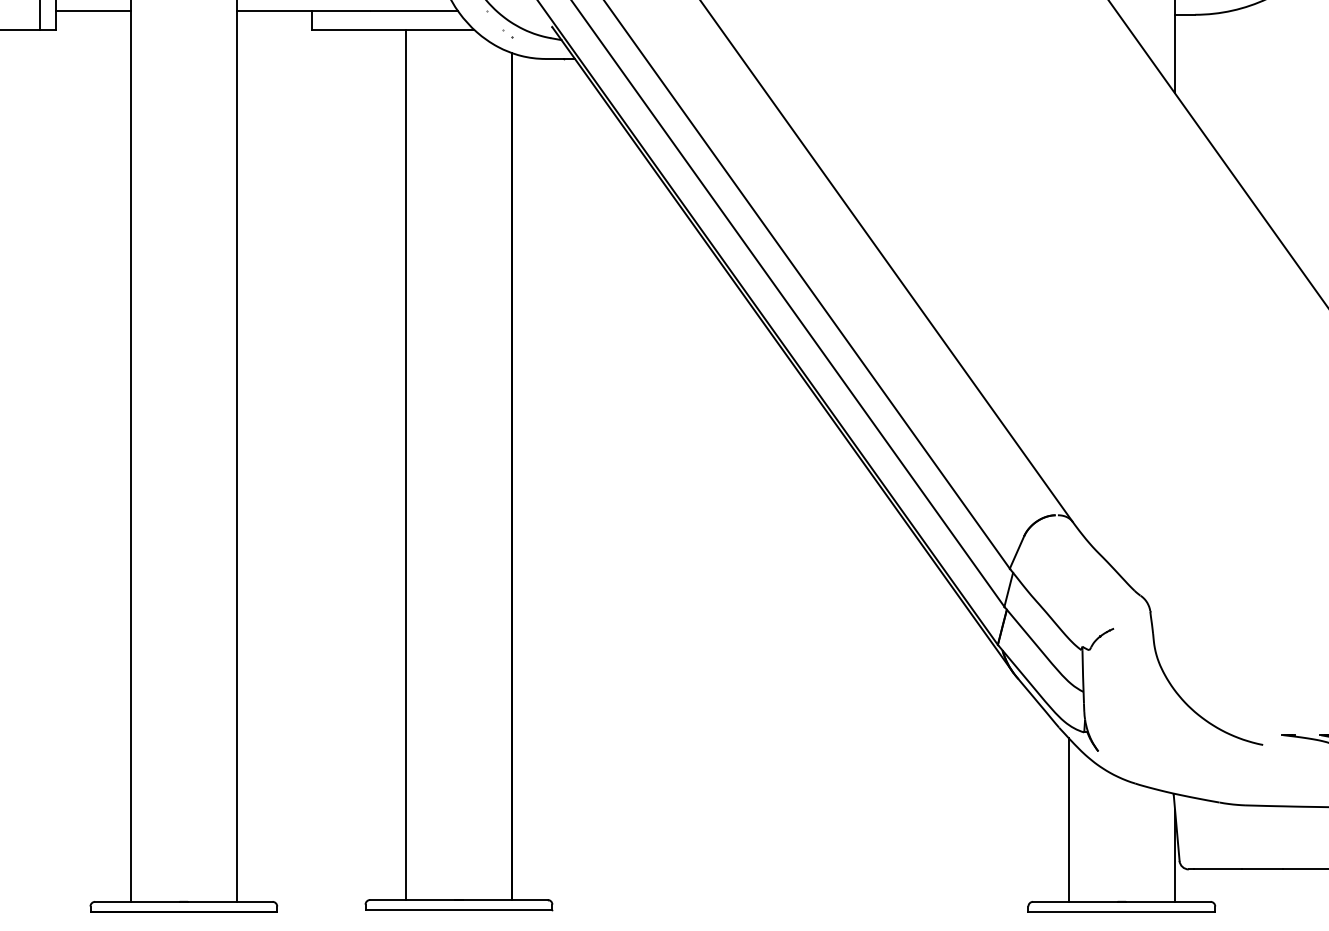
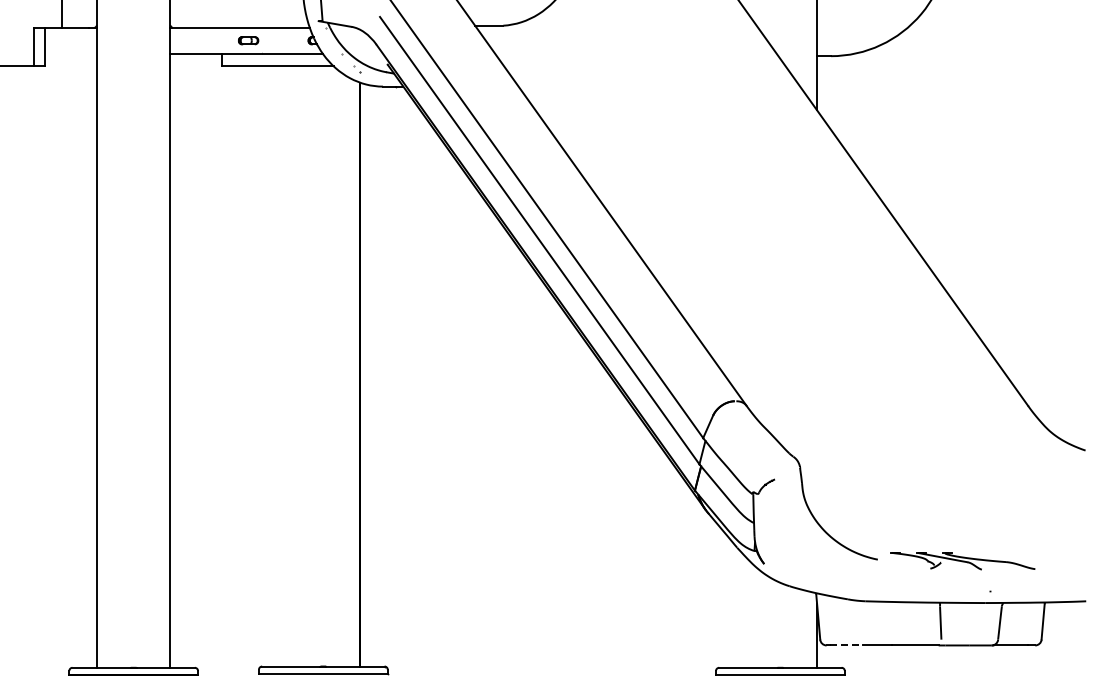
line: (92, 10) -> (70, 53), removed
line: (405, 464) -> (286, 366), removed
line: (1068, 818) -> (743, 610), removed
line: (1217, 869) -> (846, 645), solid -> dashed

